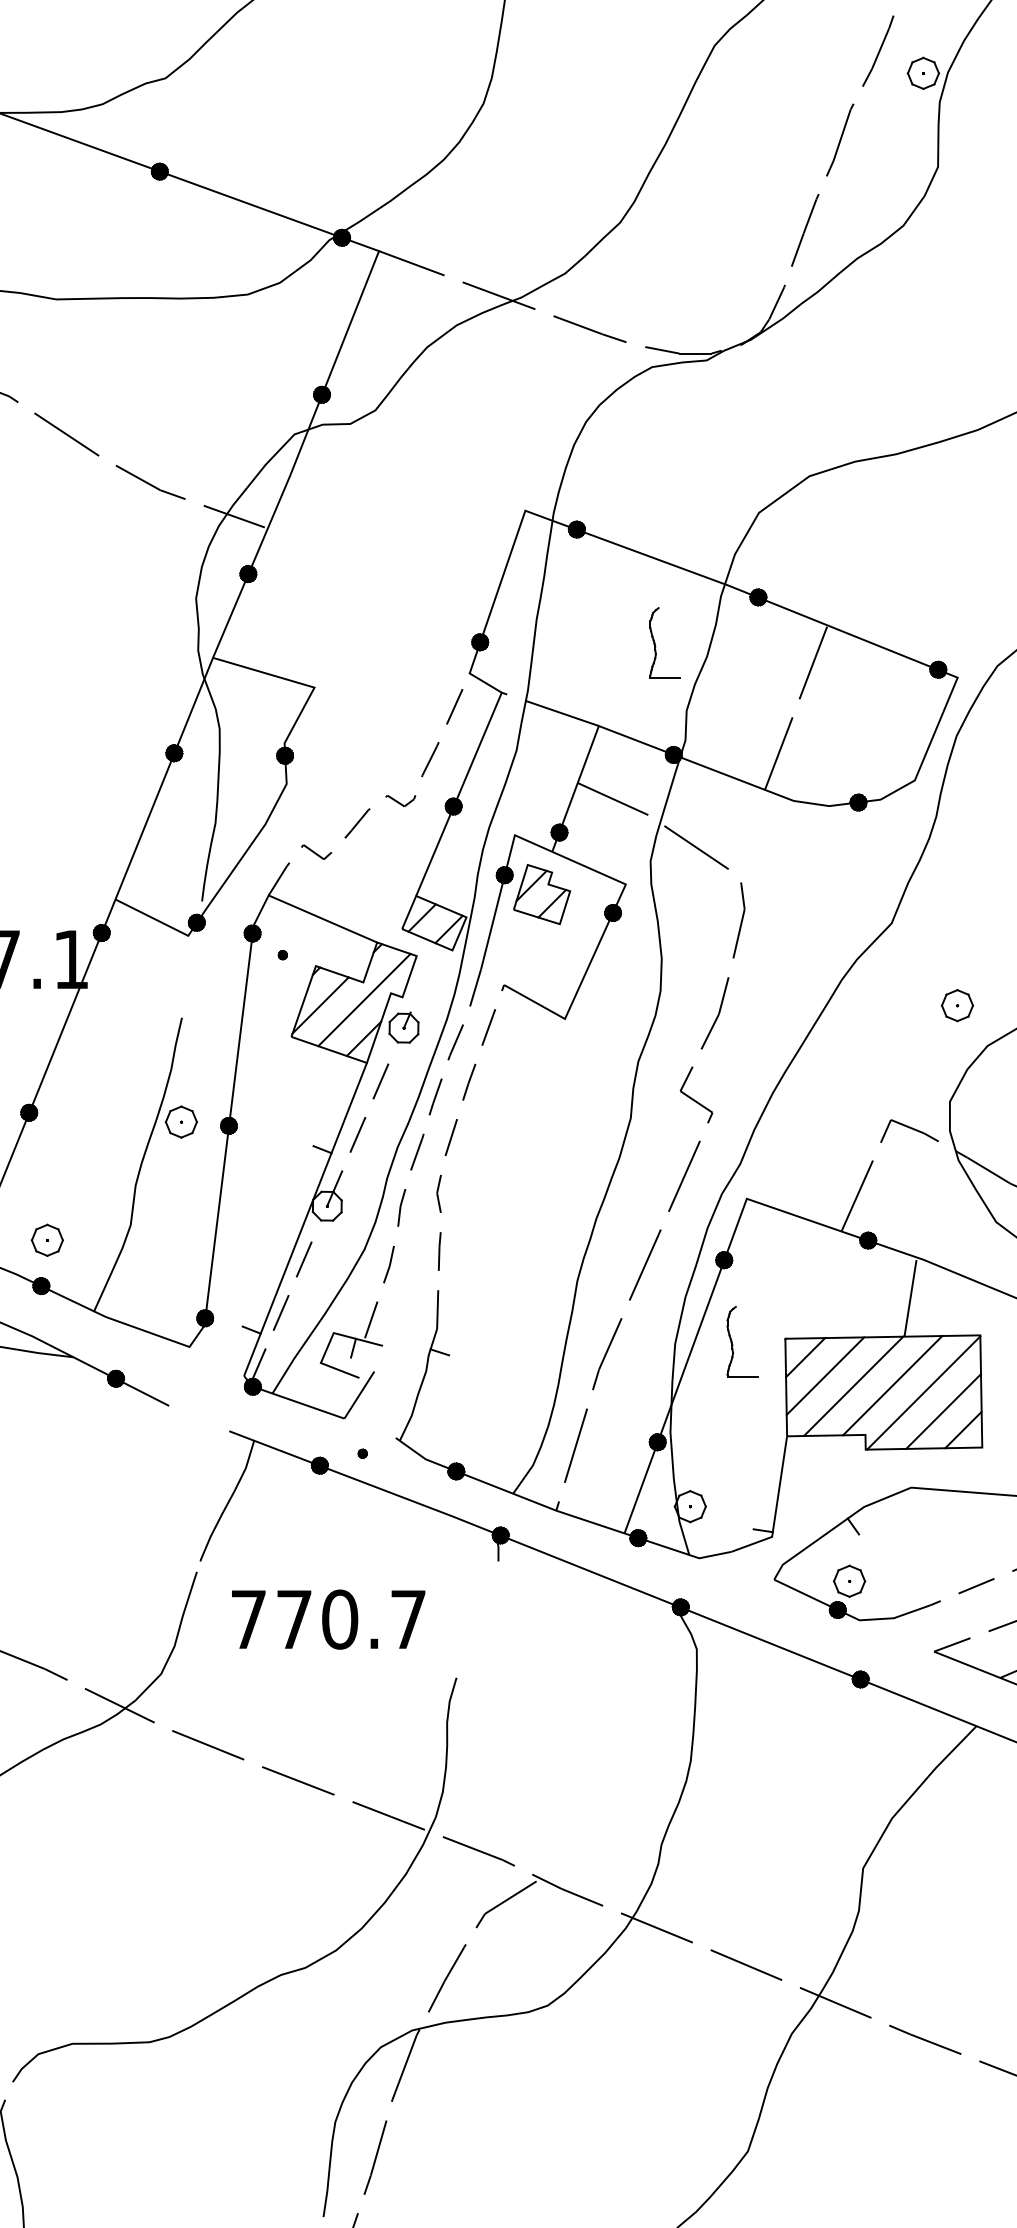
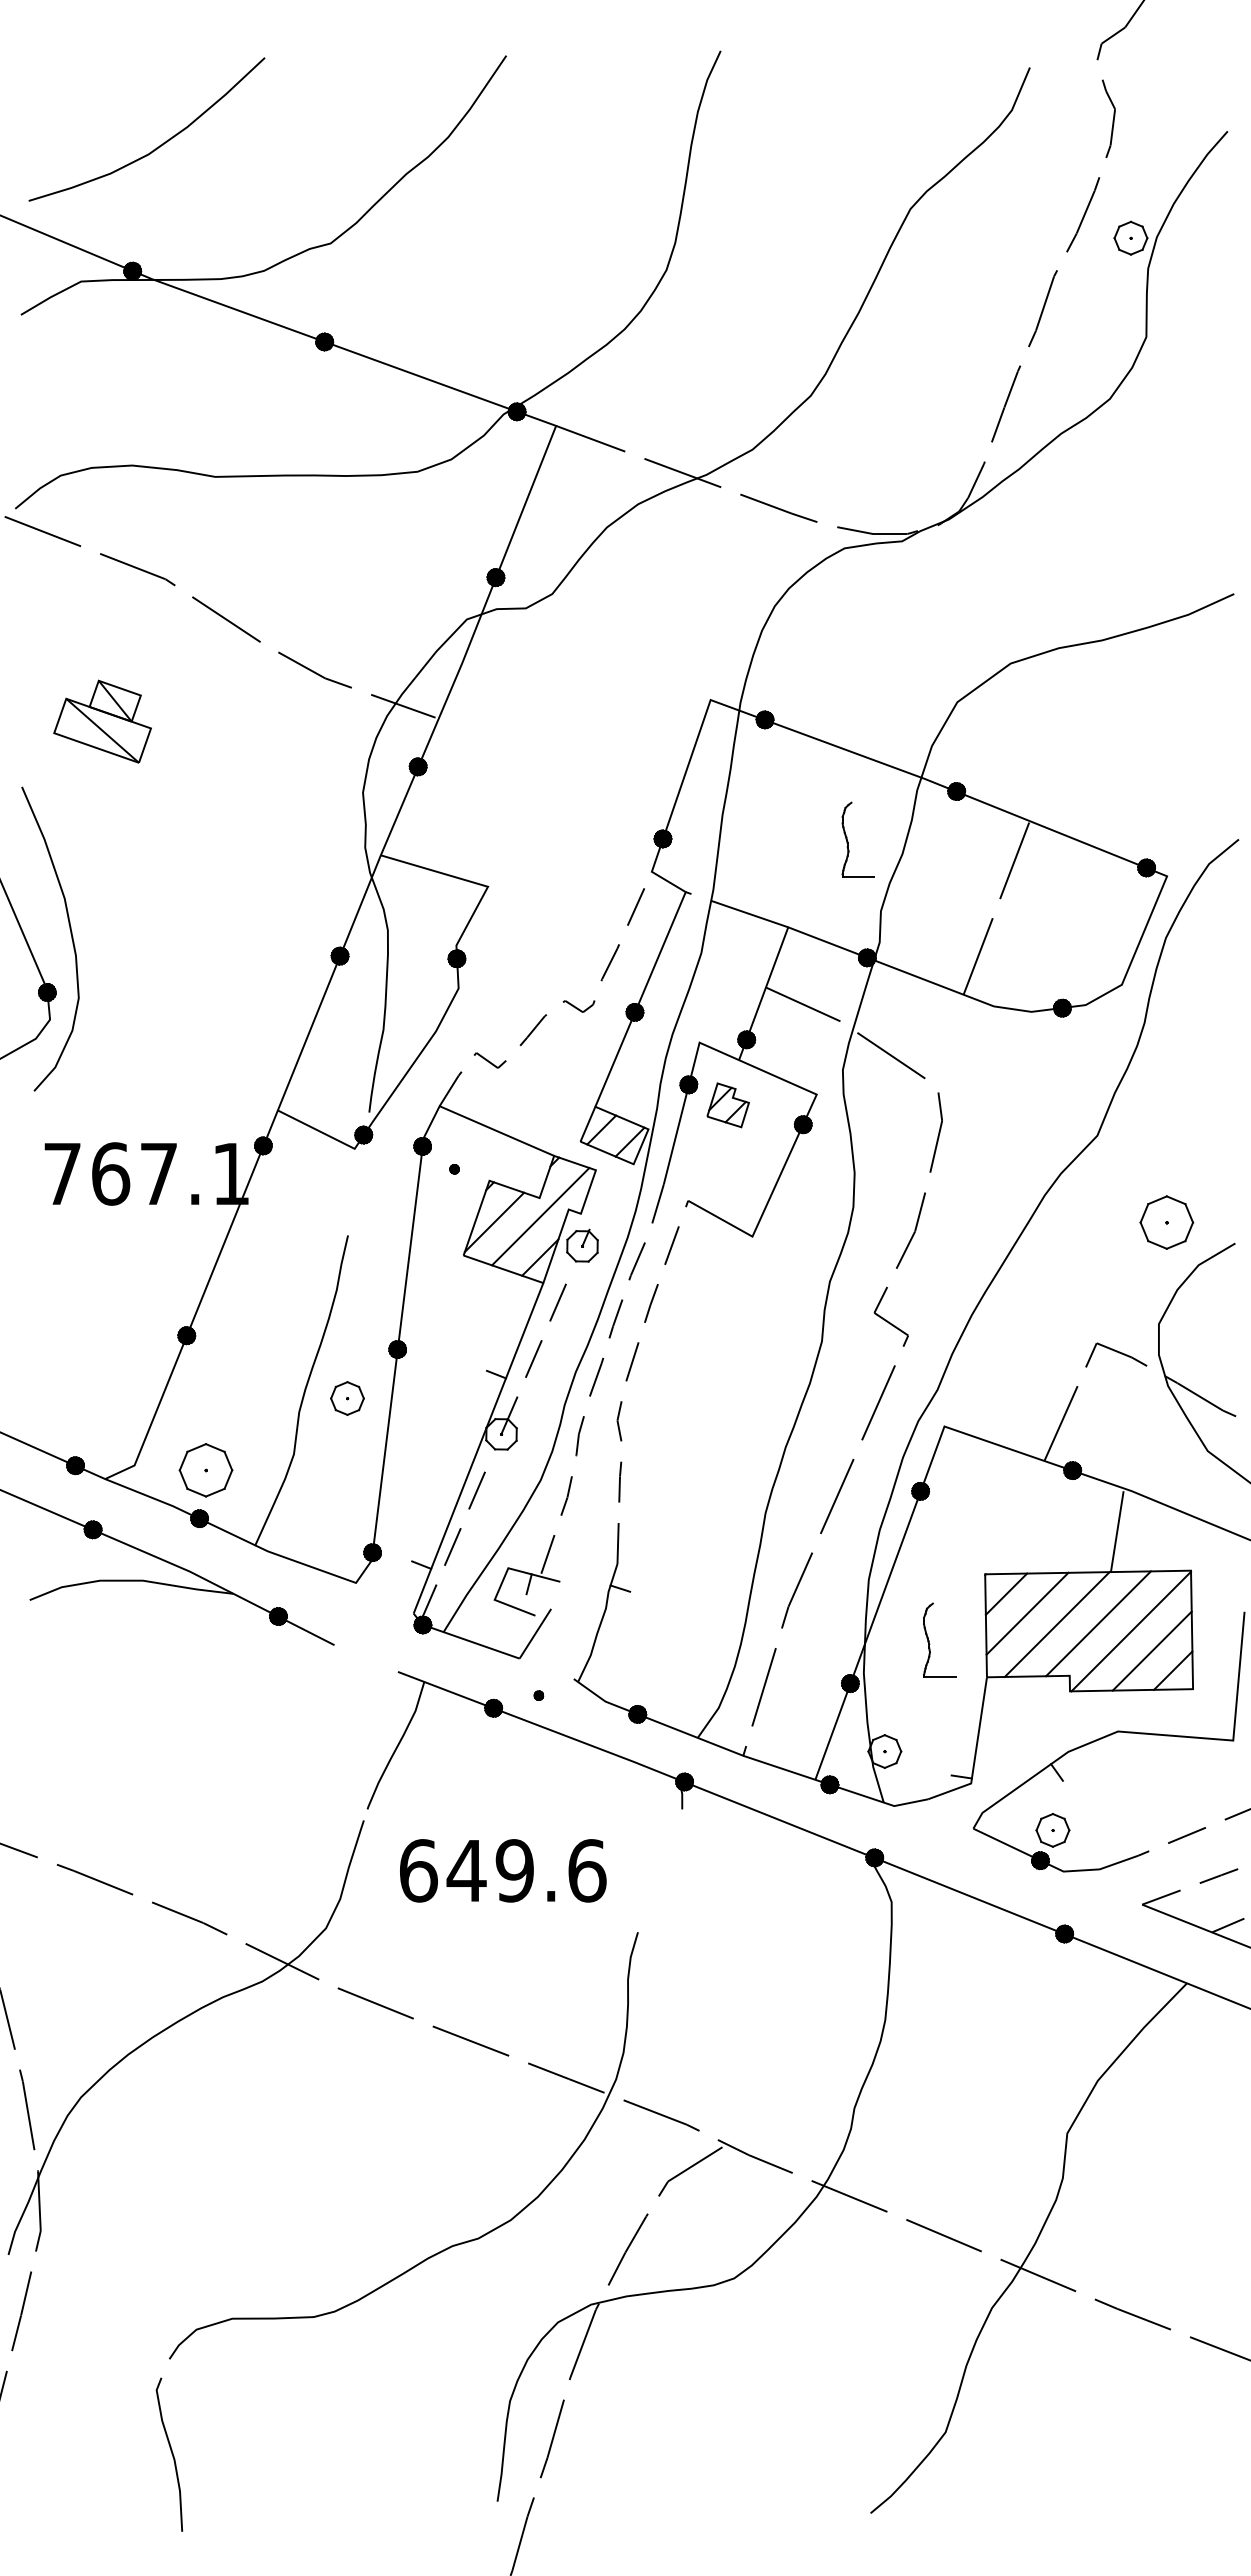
part: (541, 894) -> (727, 1105), size x0.7
part: (957, 1005) -> (1166, 1222), size x1.6
part: (181, 1122) -> (347, 1398), moved
part: (46, 1240) -> (205, 1470), size x1.6
part: (732, 1341) -> (929, 1640), moved
text: (329, 1619) -> (503, 1870), 770.7 -> 649.6

